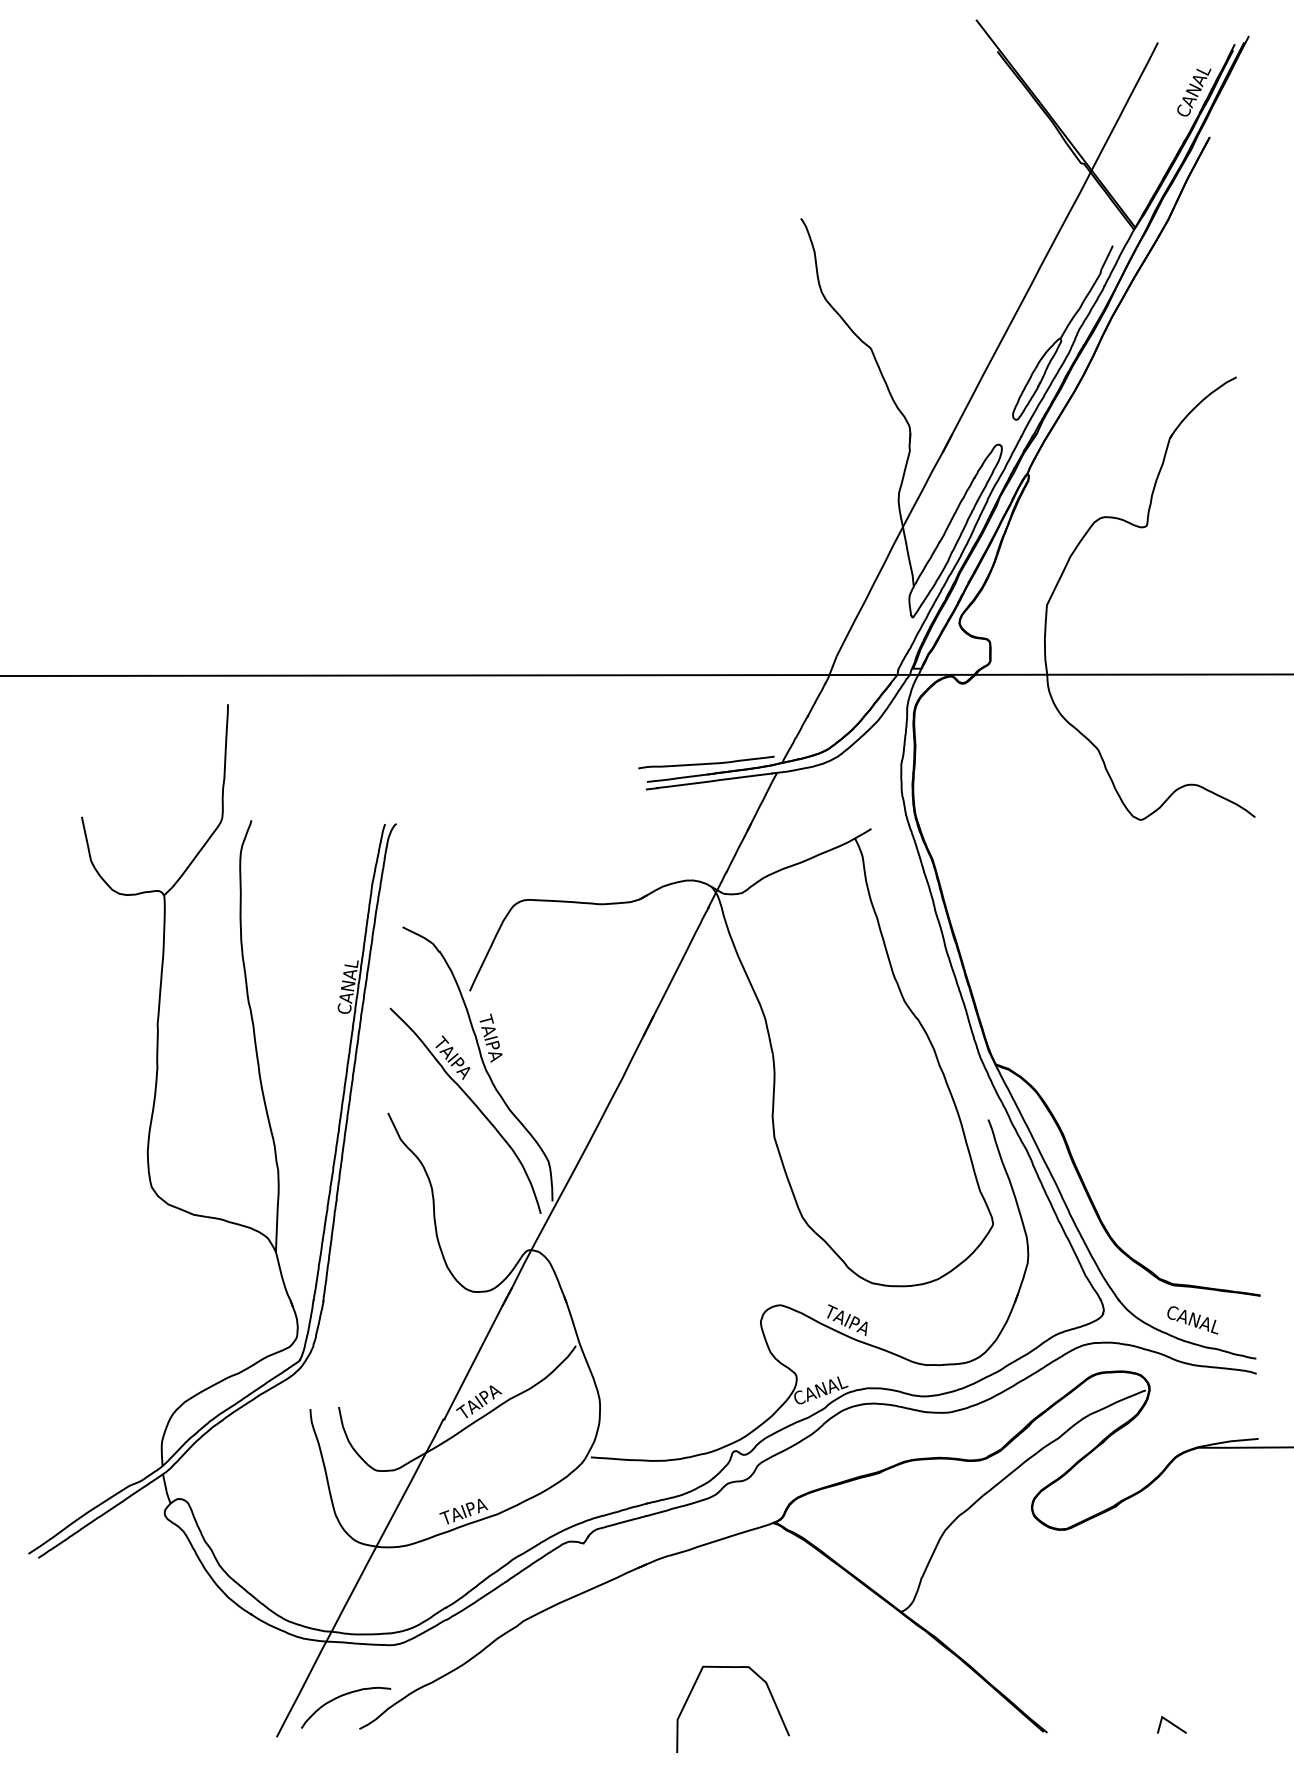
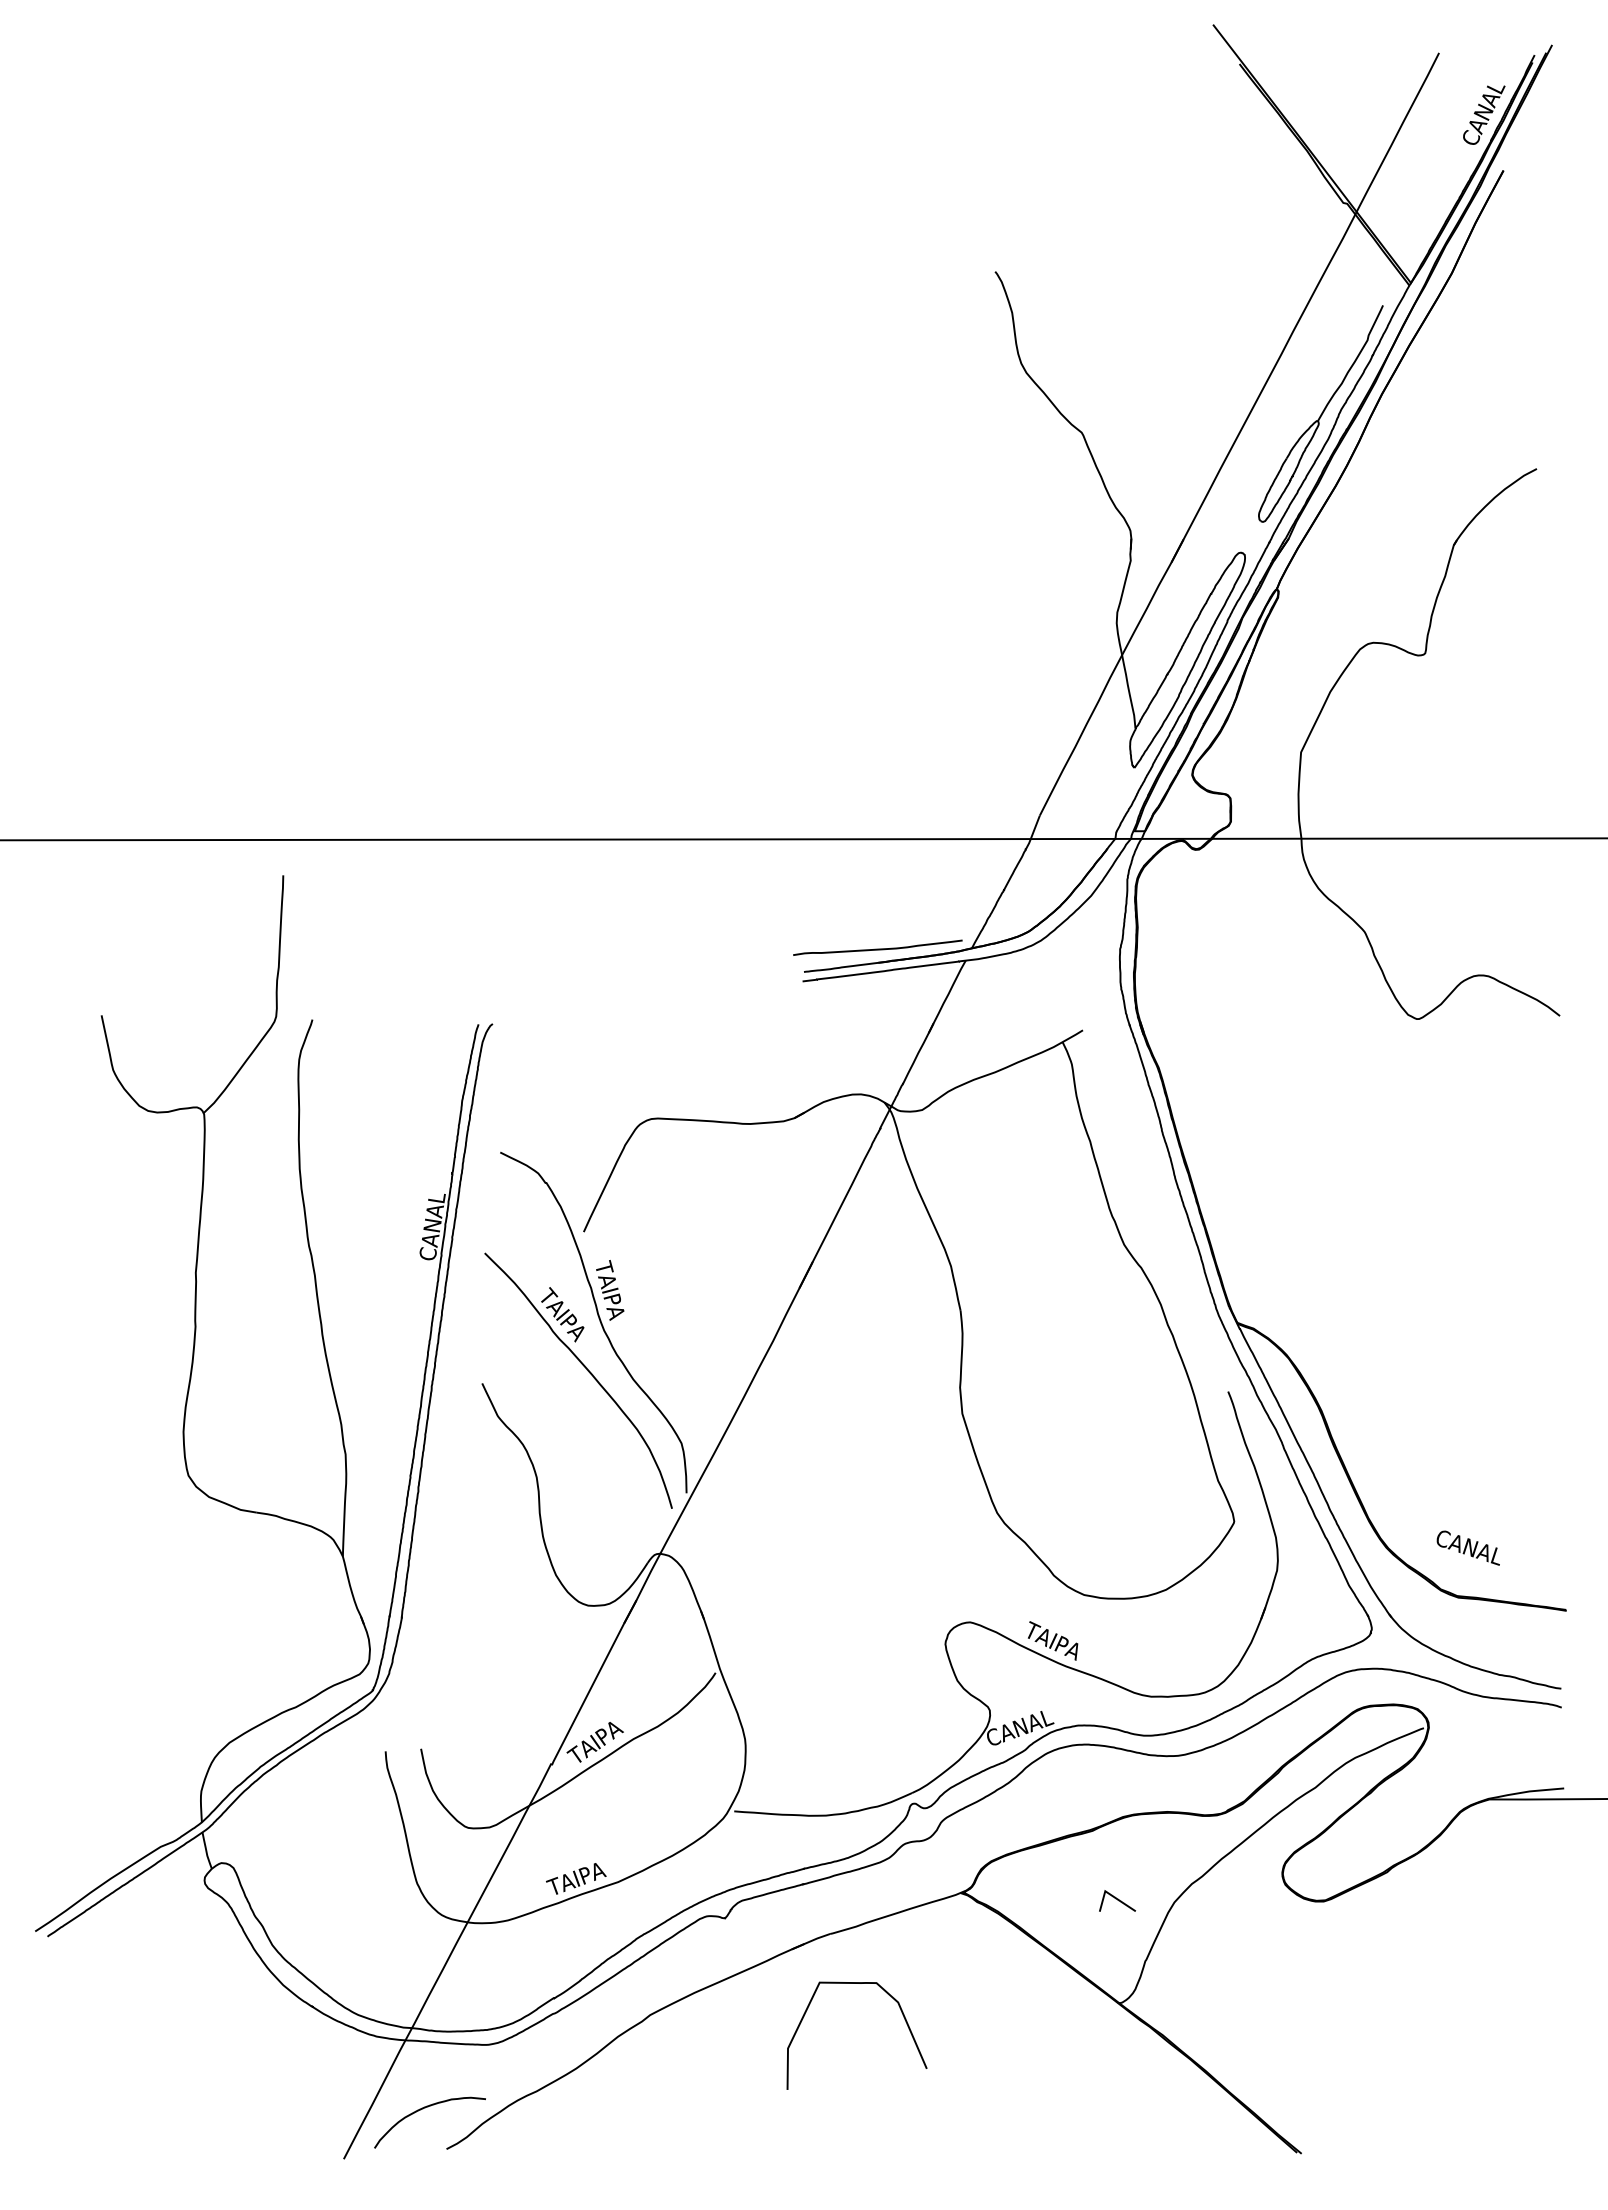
text: (1192, 1319) -> (1467, 1547), moved
curve: (769, 1693) -> (902, 2015), moved
line: (1172, 1724) -> (1117, 1900), moved

